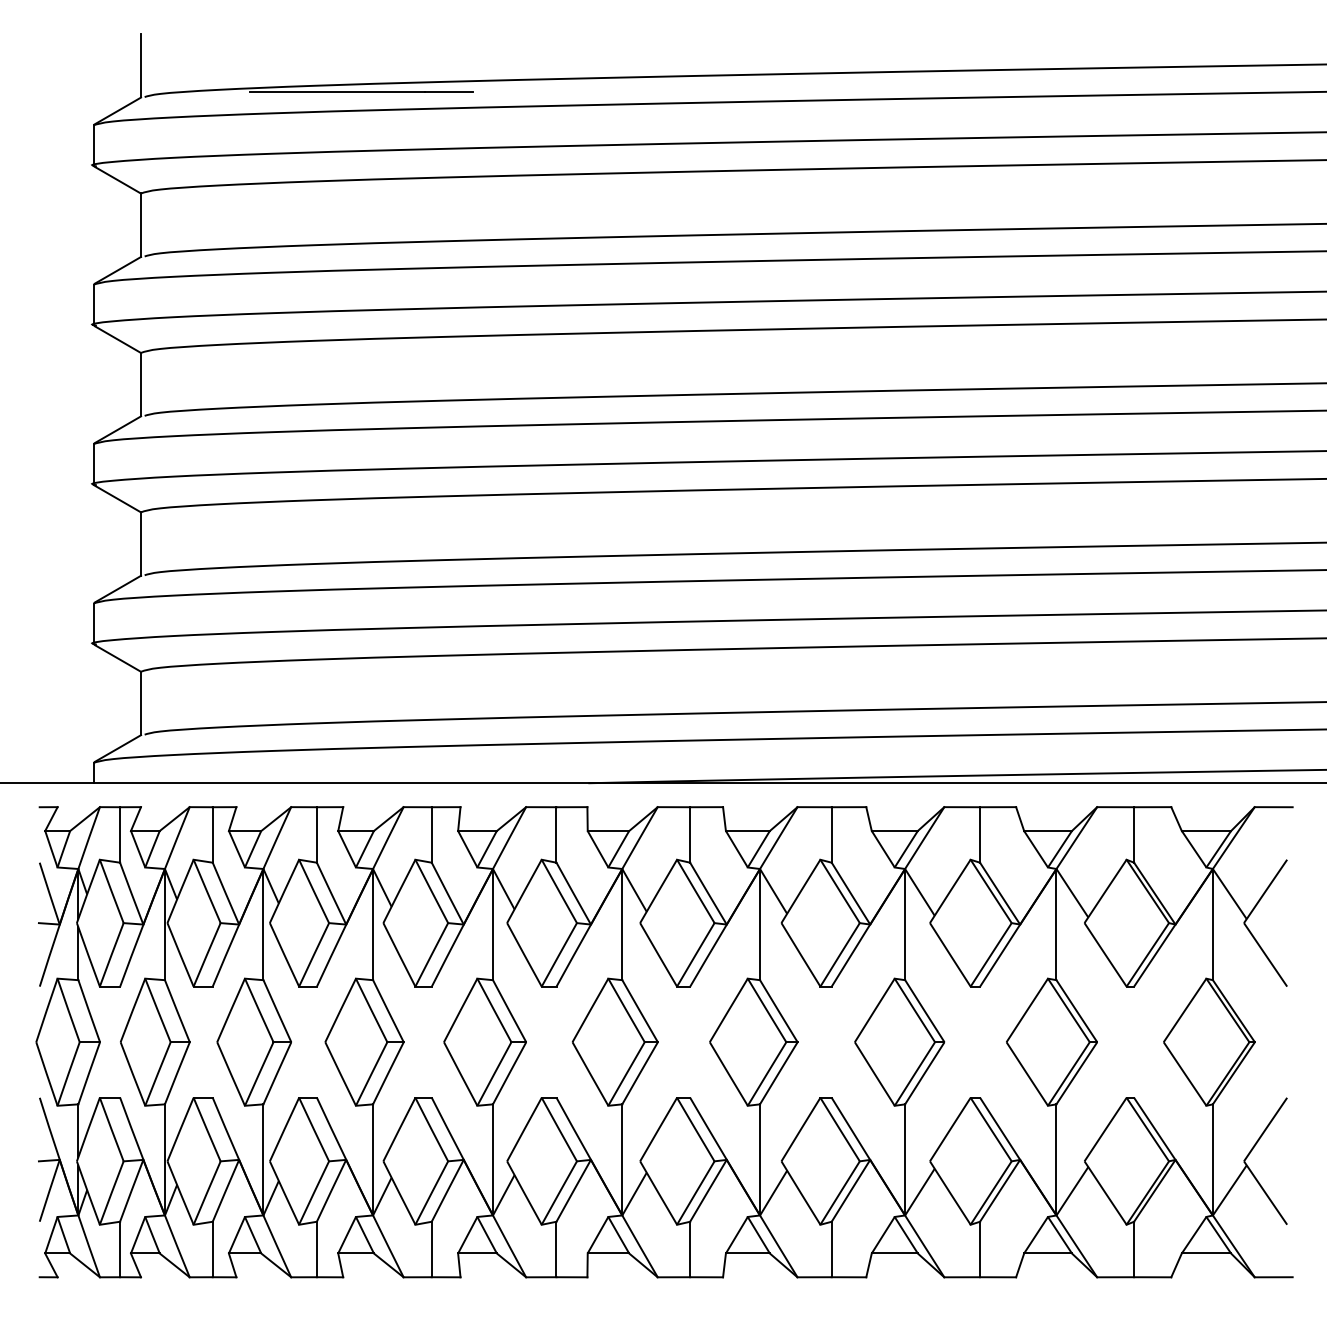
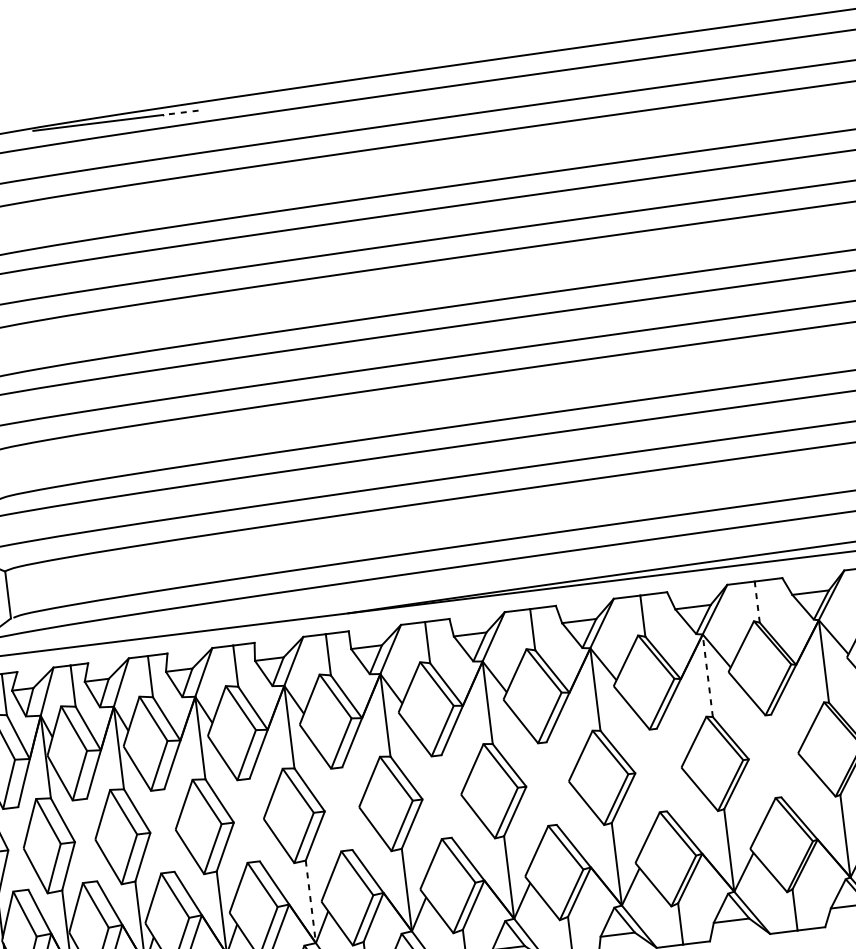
line: (448, 91) -> (180, 112), solid -> dashed
line: (1134, 834) -> (757, 601), solid -> dashed
line: (1056, 924) -> (707, 675), solid -> dashed
line: (492, 1159) -> (310, 901), solid -> dashed

